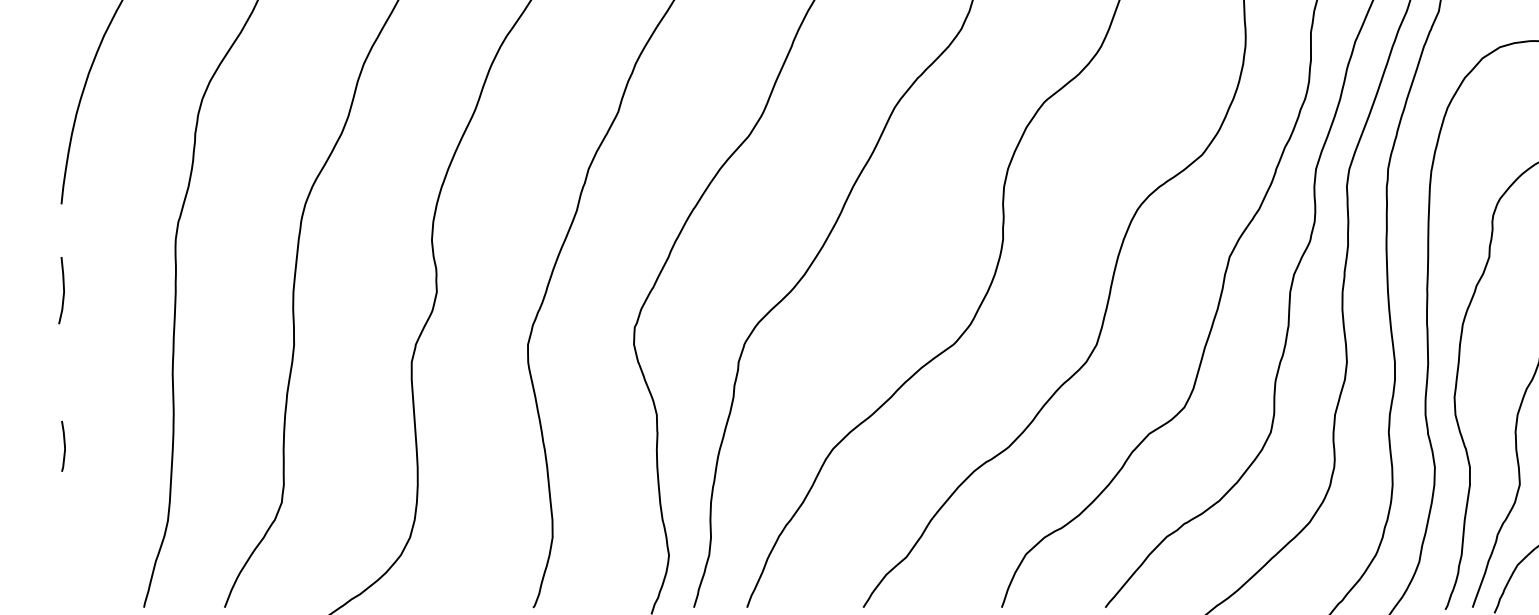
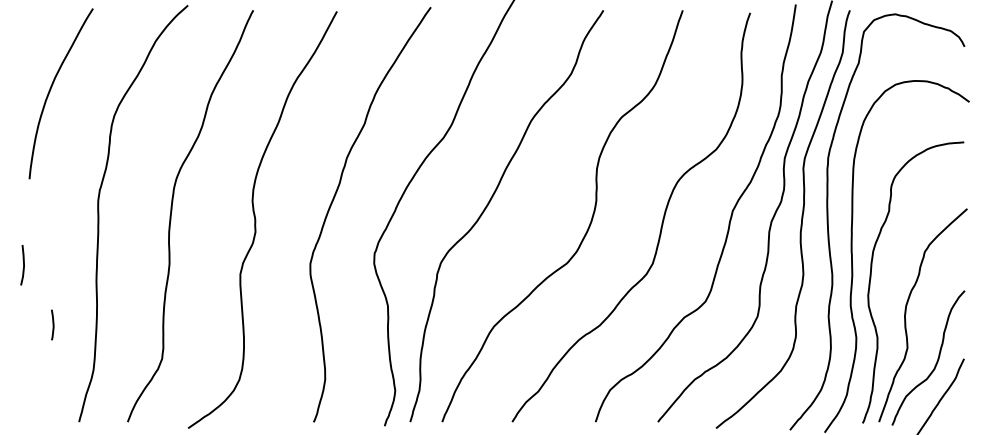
line: (63, 291) -> (23, 265), moved
line: (63, 445) -> (52, 324), moved

